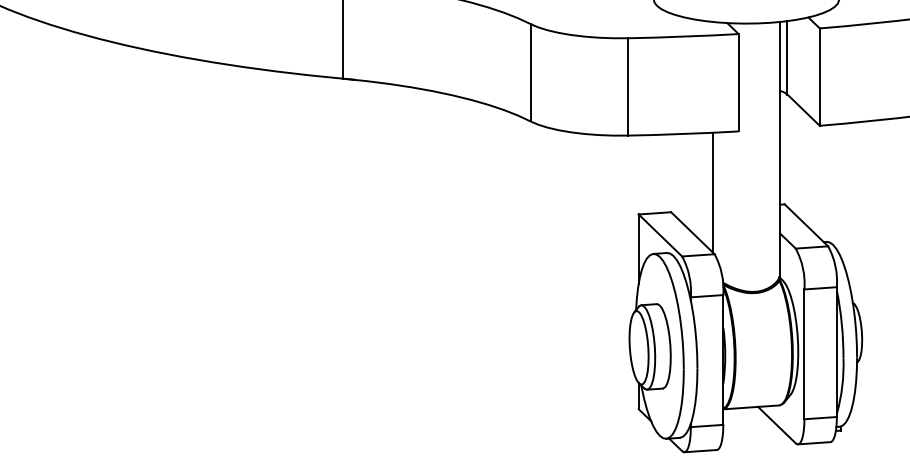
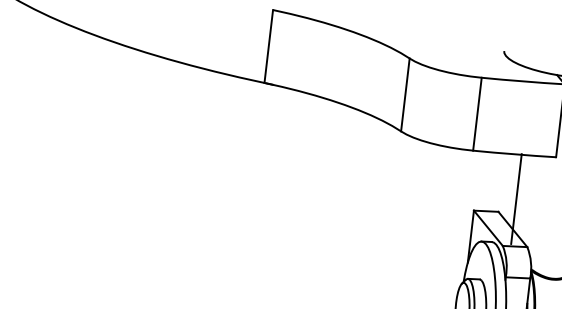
line: (712, 192) -> (516, 198), moved

